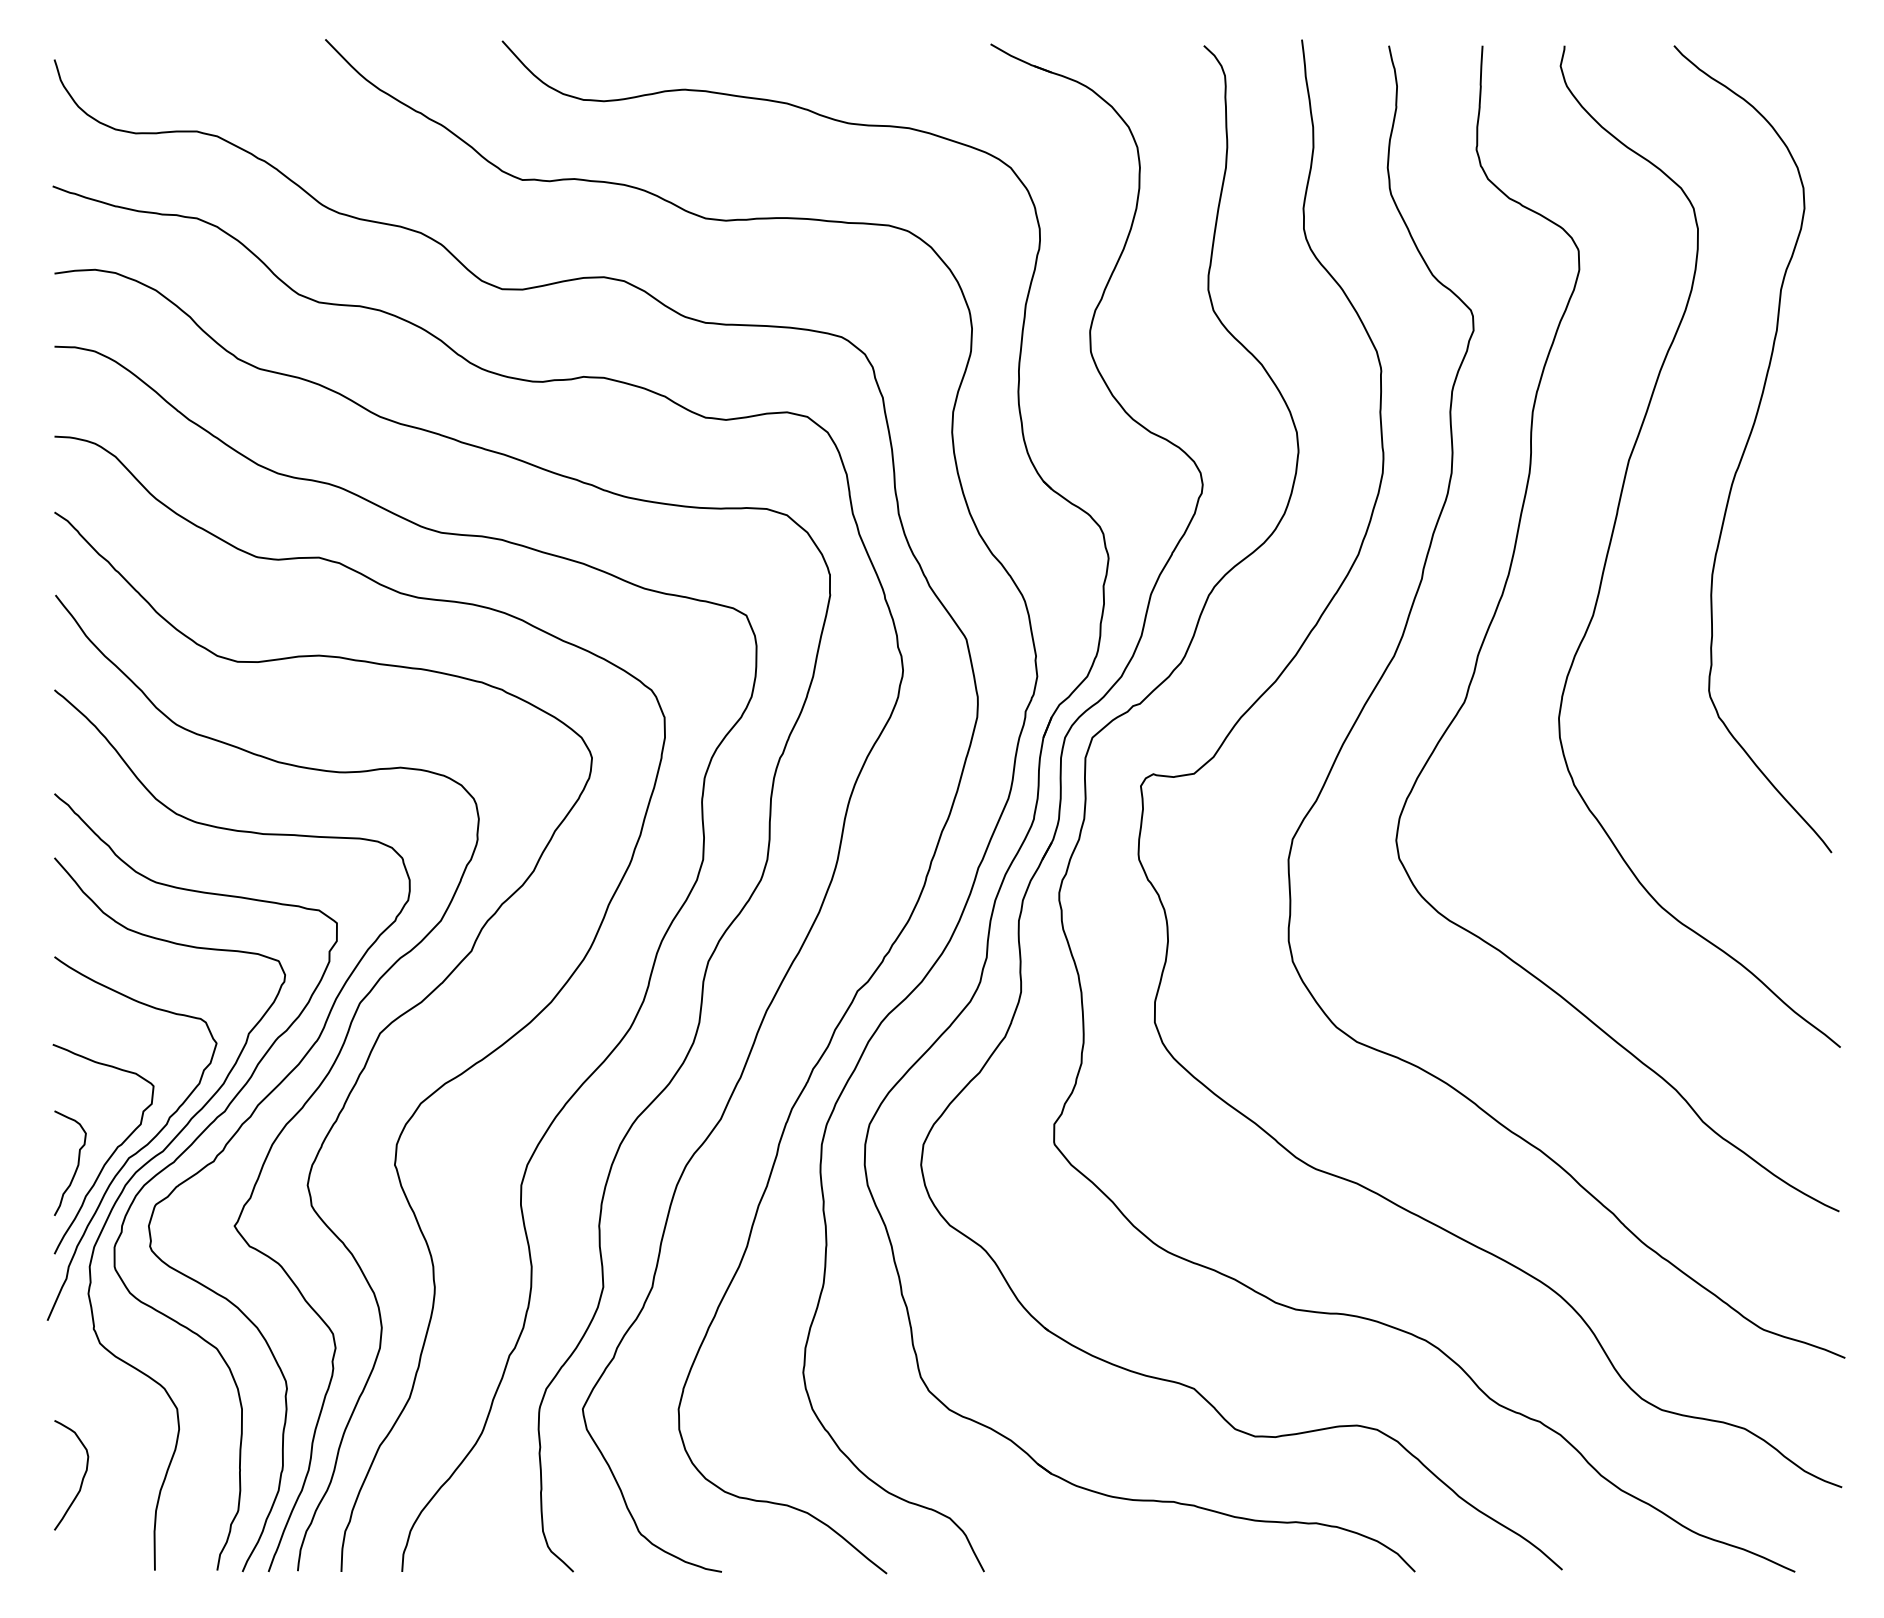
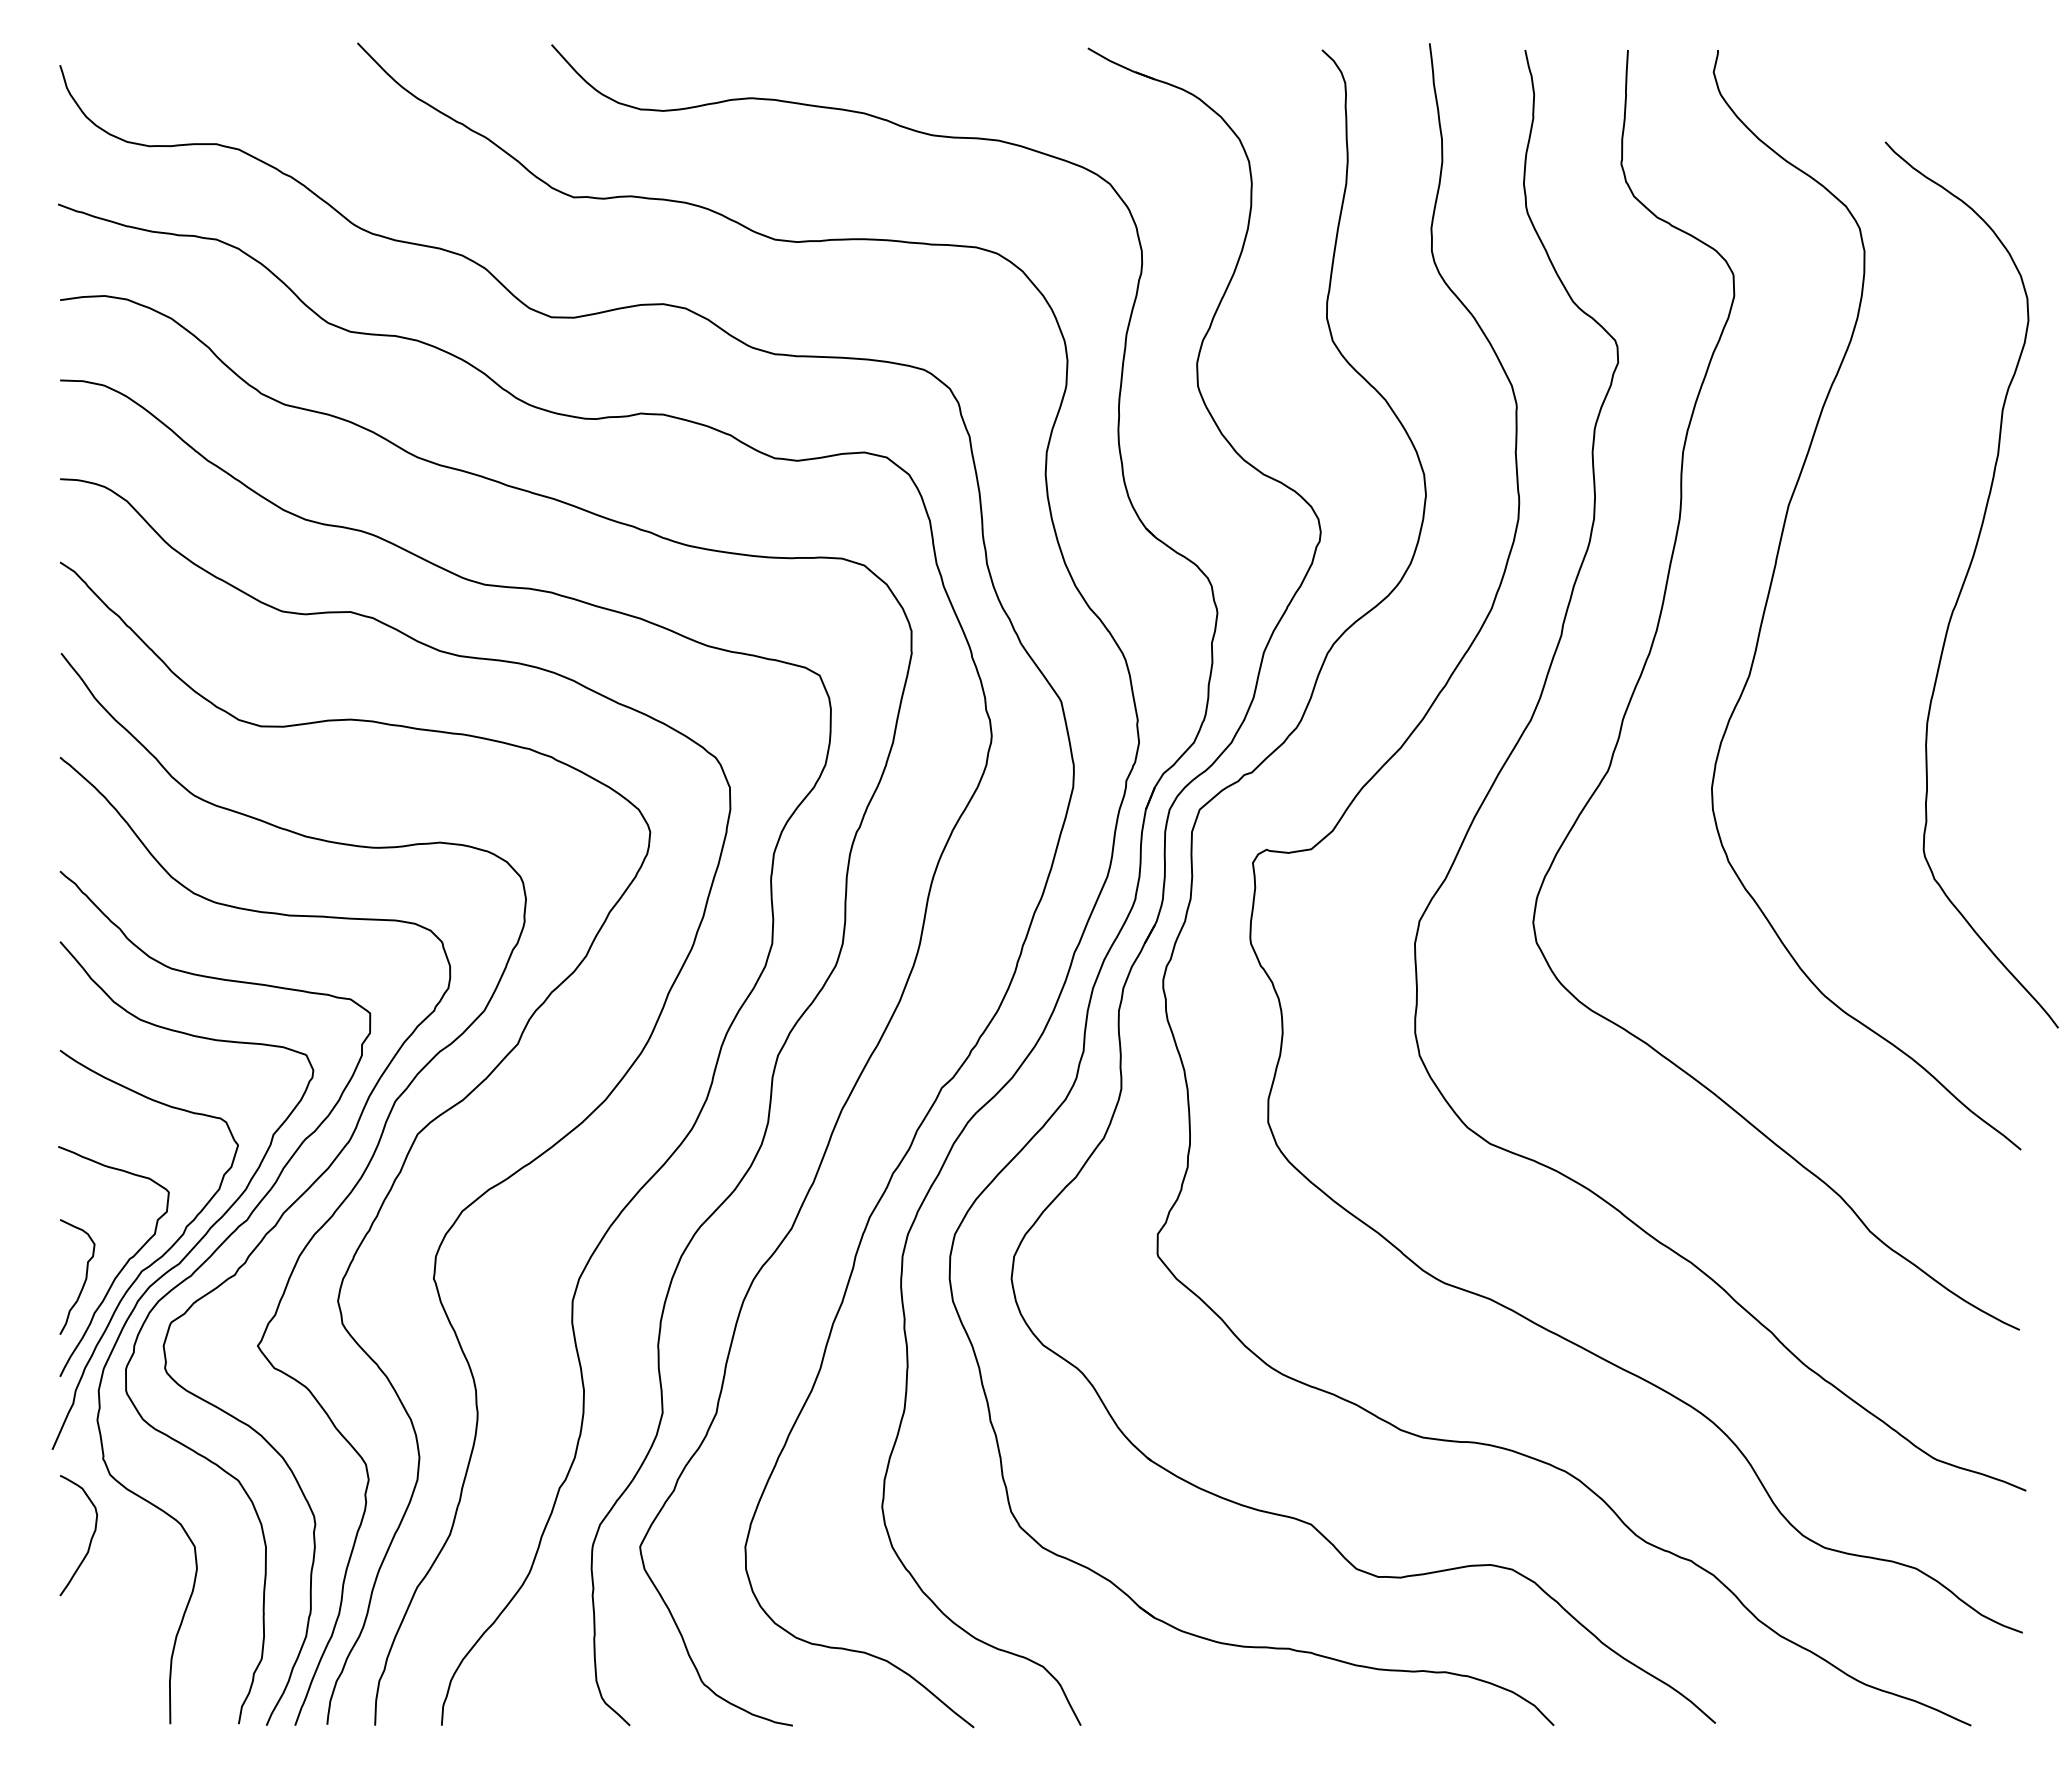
curve: (1747, 446) -> (1965, 581), moved
curve: (82, 1477) -> (90, 1538), moved

